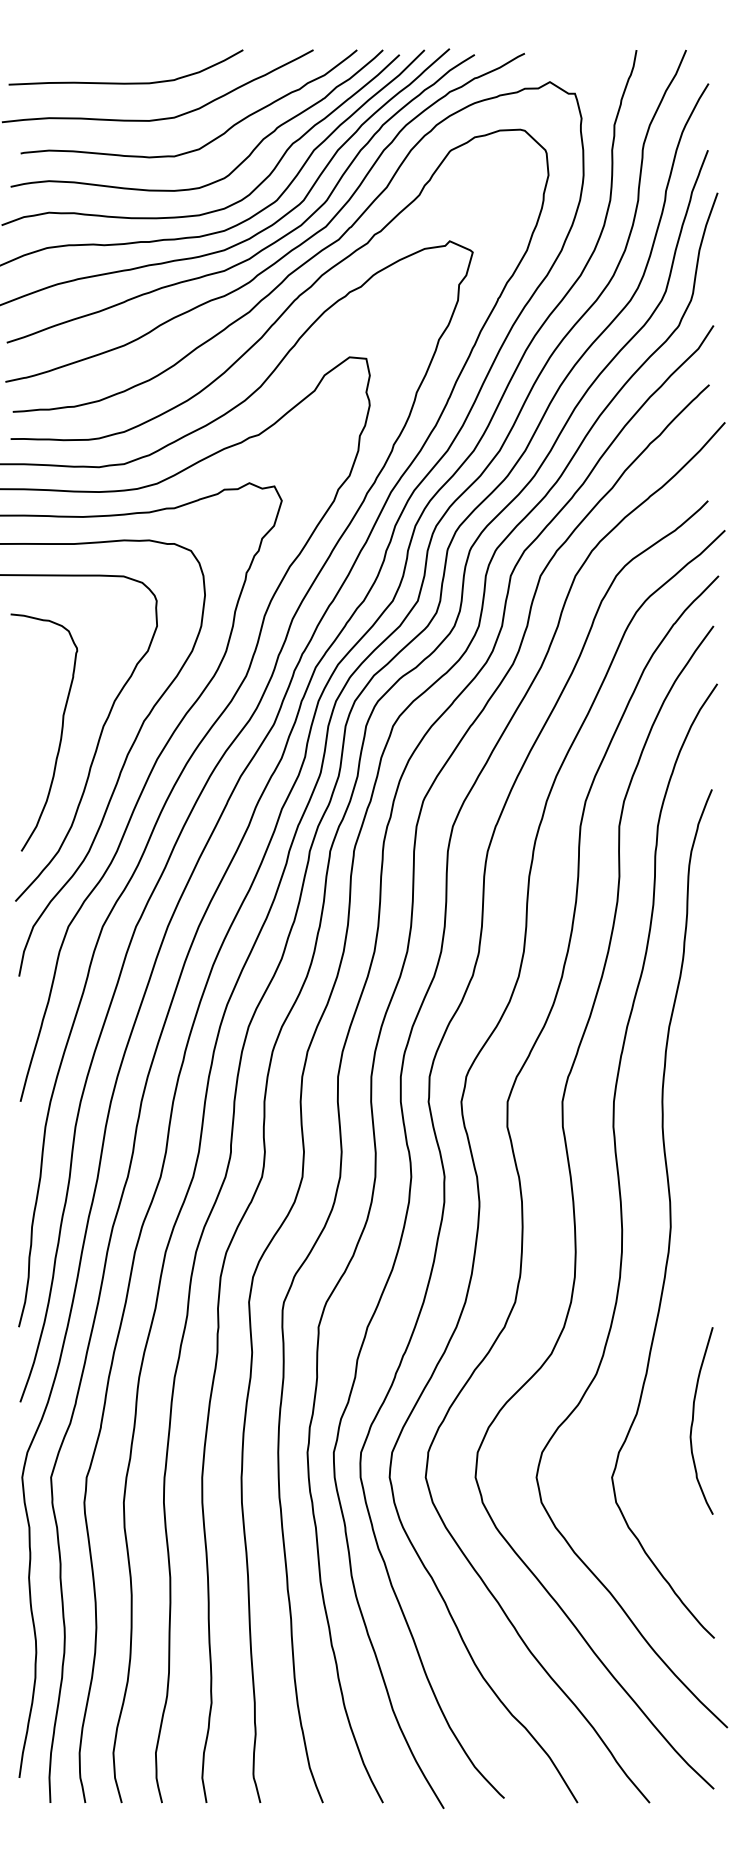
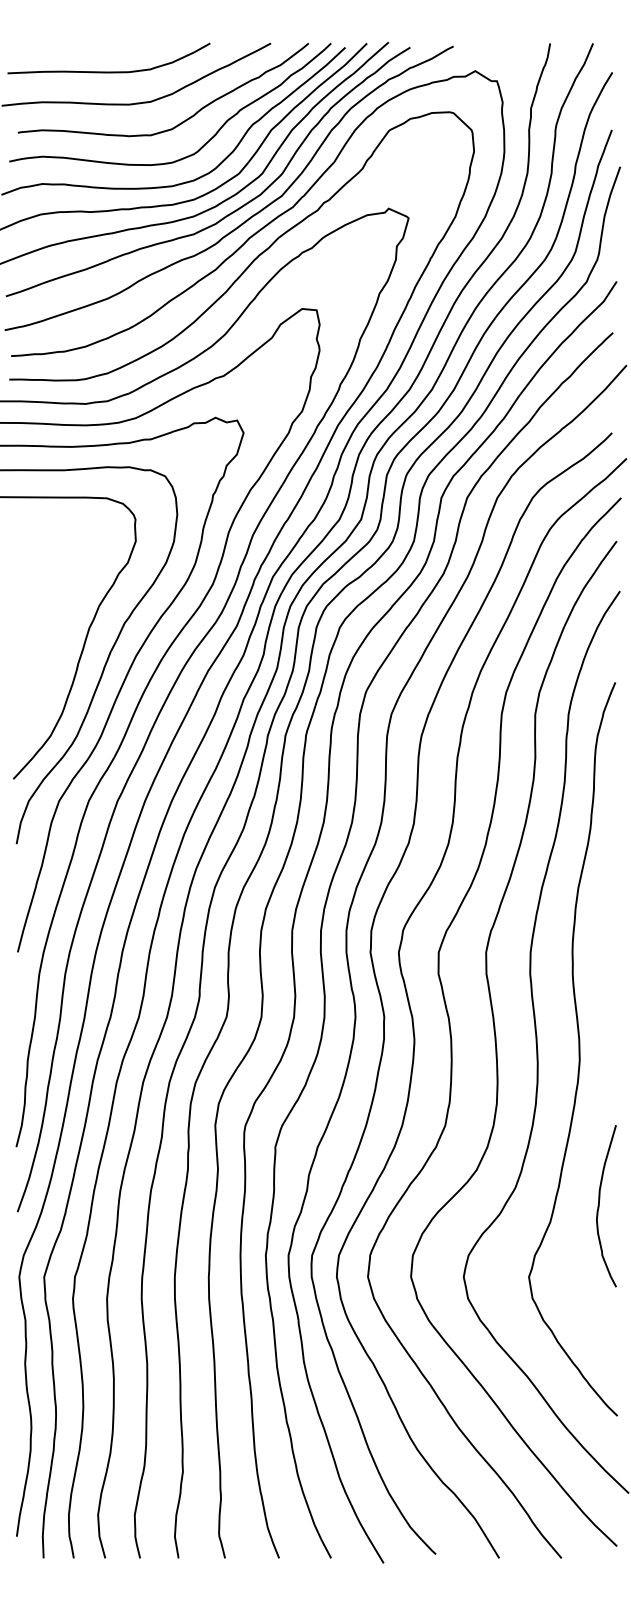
curve: (60, 732) -> (52, 633), removed
curve: (693, 1421) -> (599, 1206), moved

